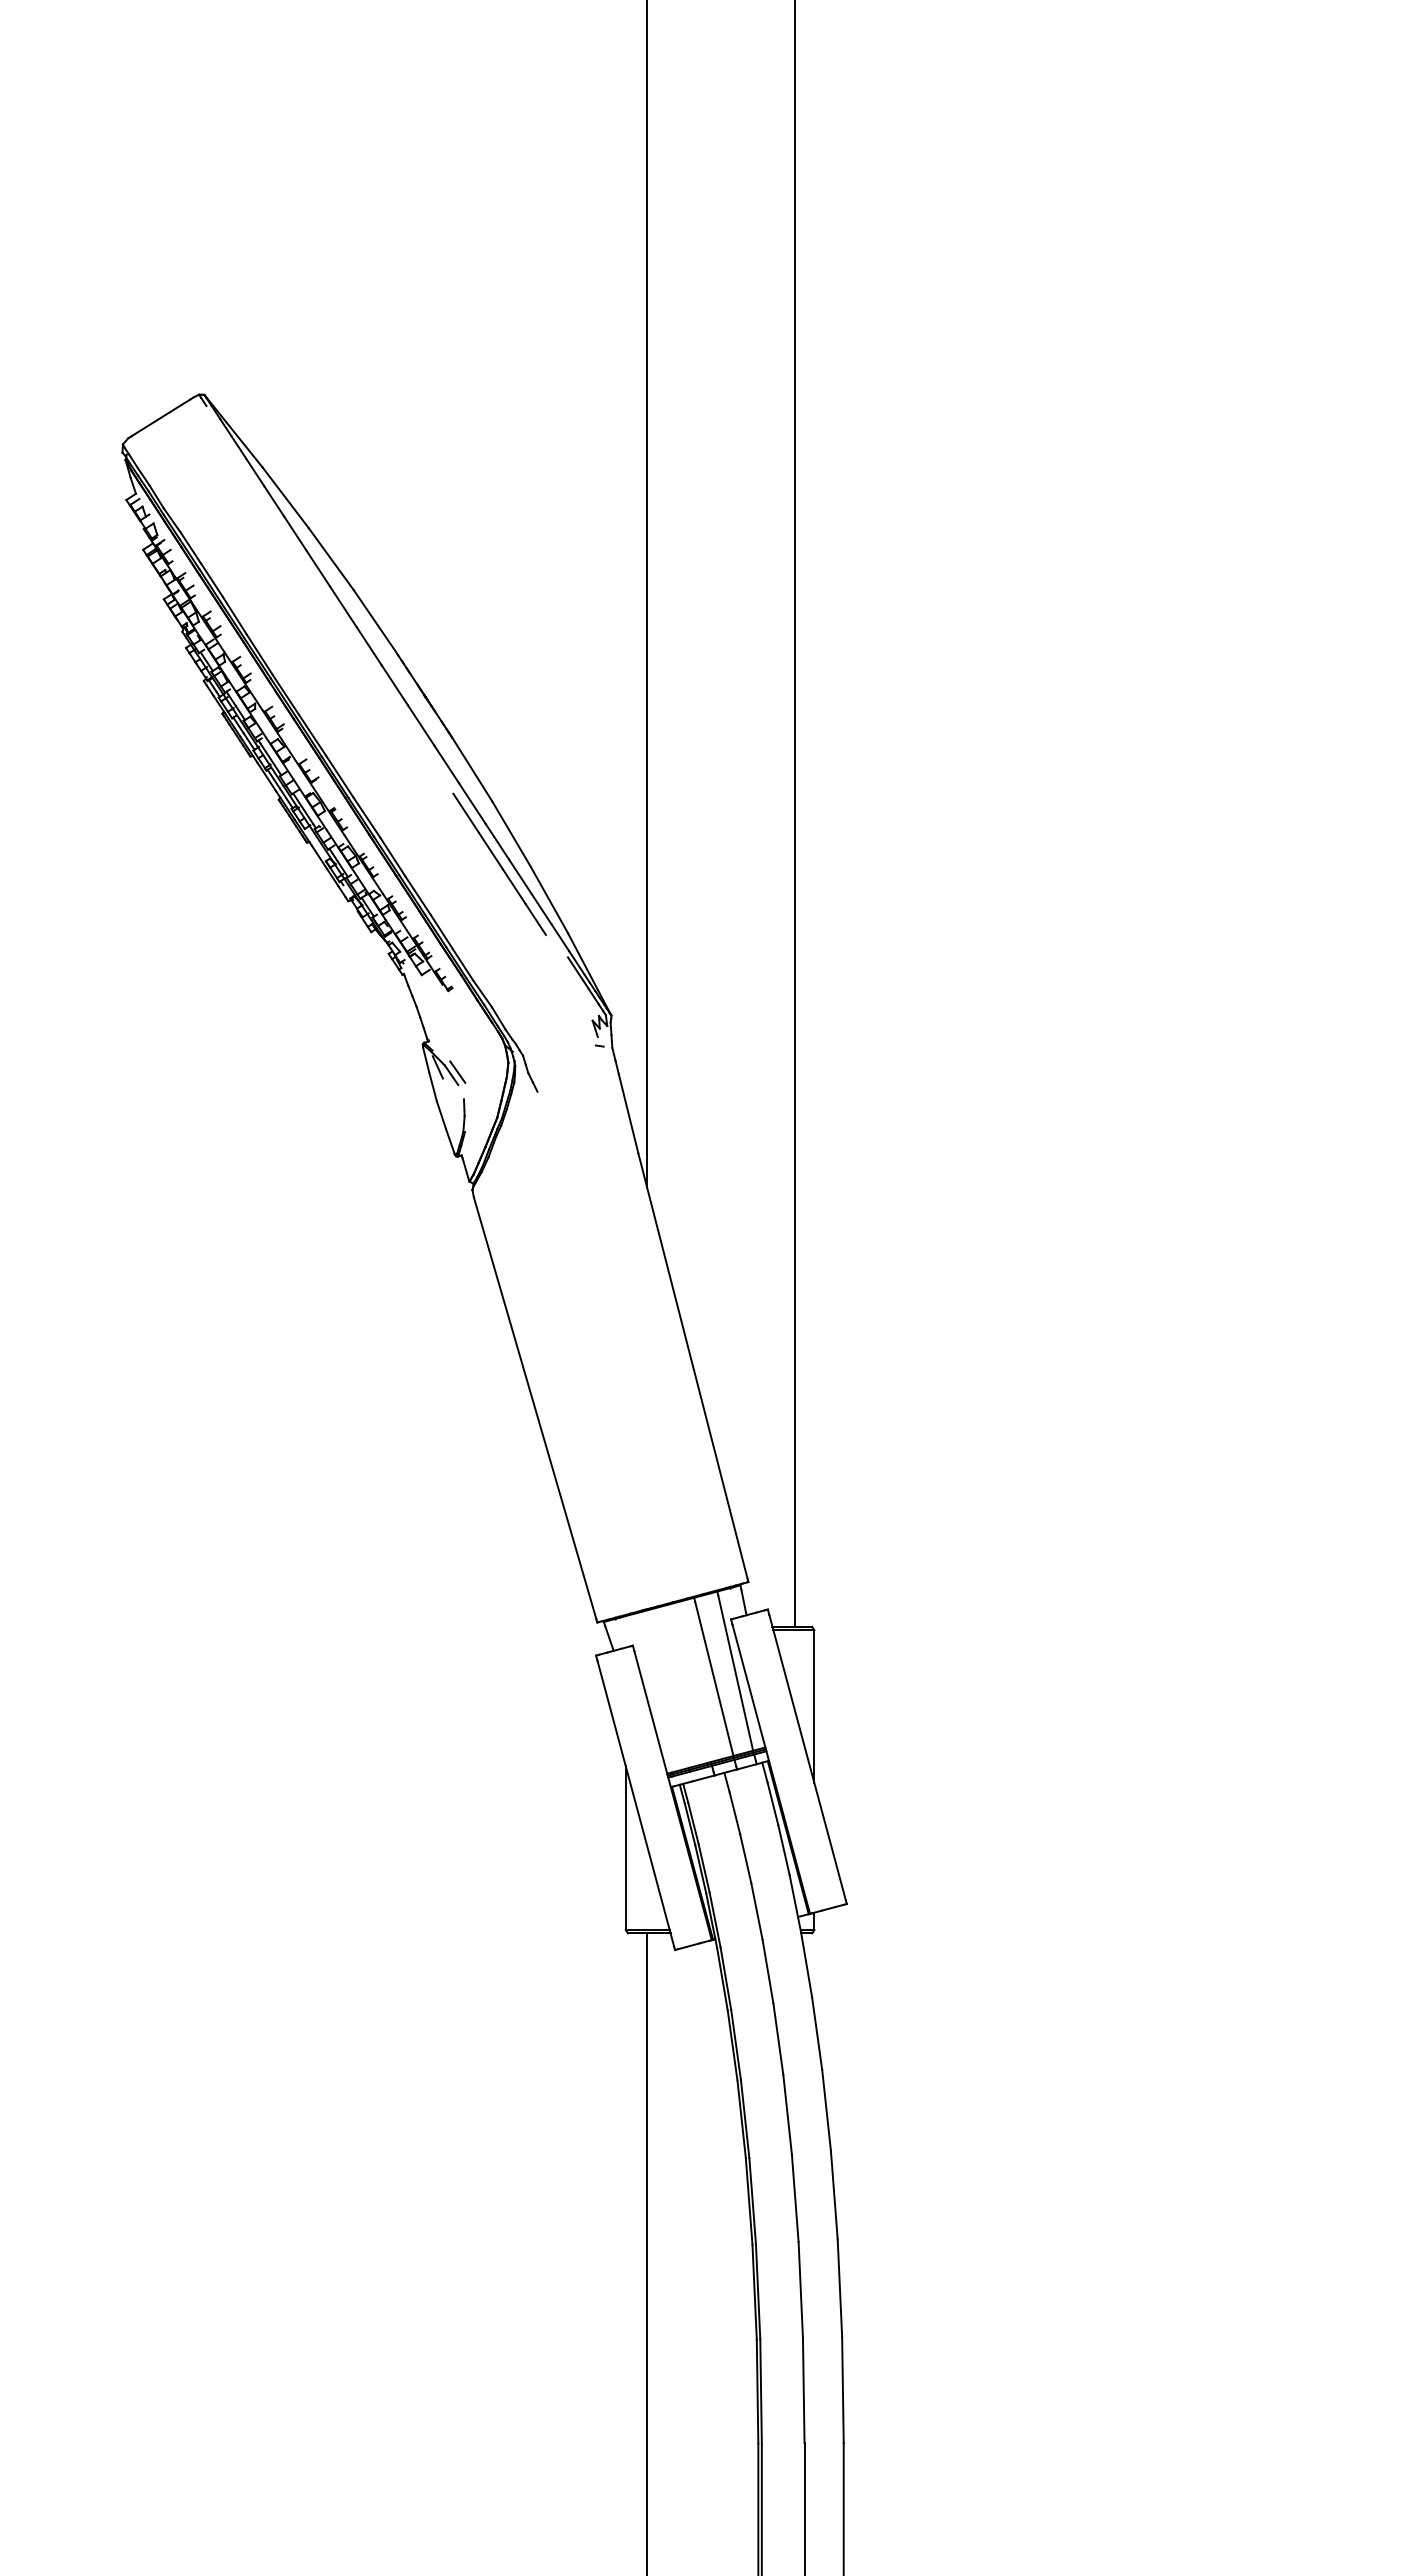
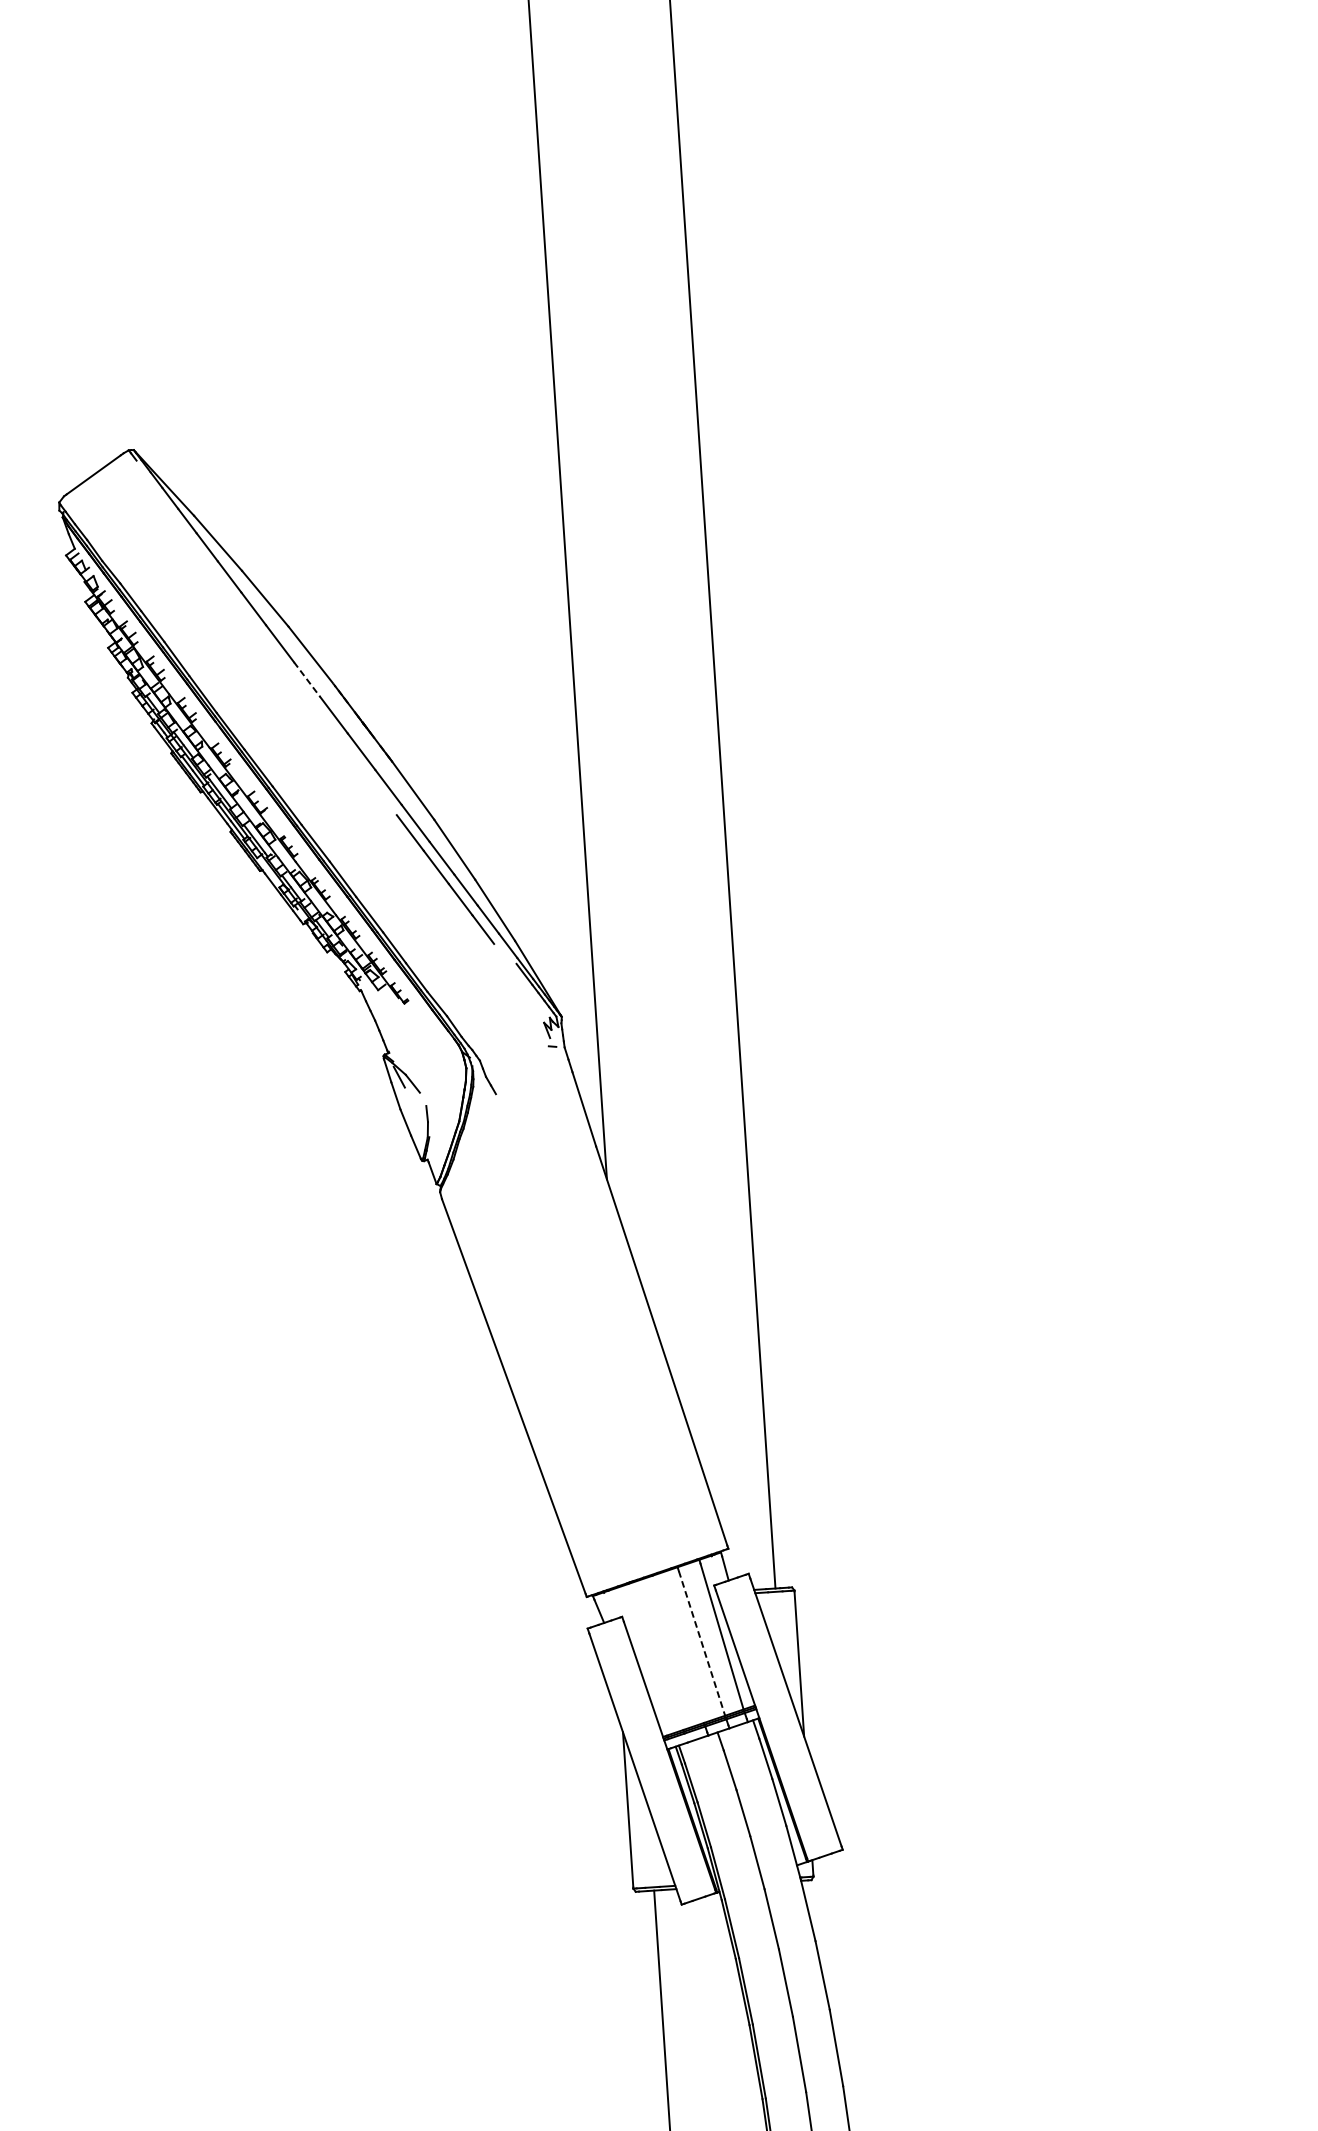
line: (369, 646) -> (307, 679), solid -> dashed
line: (457, 1071) -> (418, 1079), removed
line: (714, 1679) -> (702, 1643), solid -> dashed

